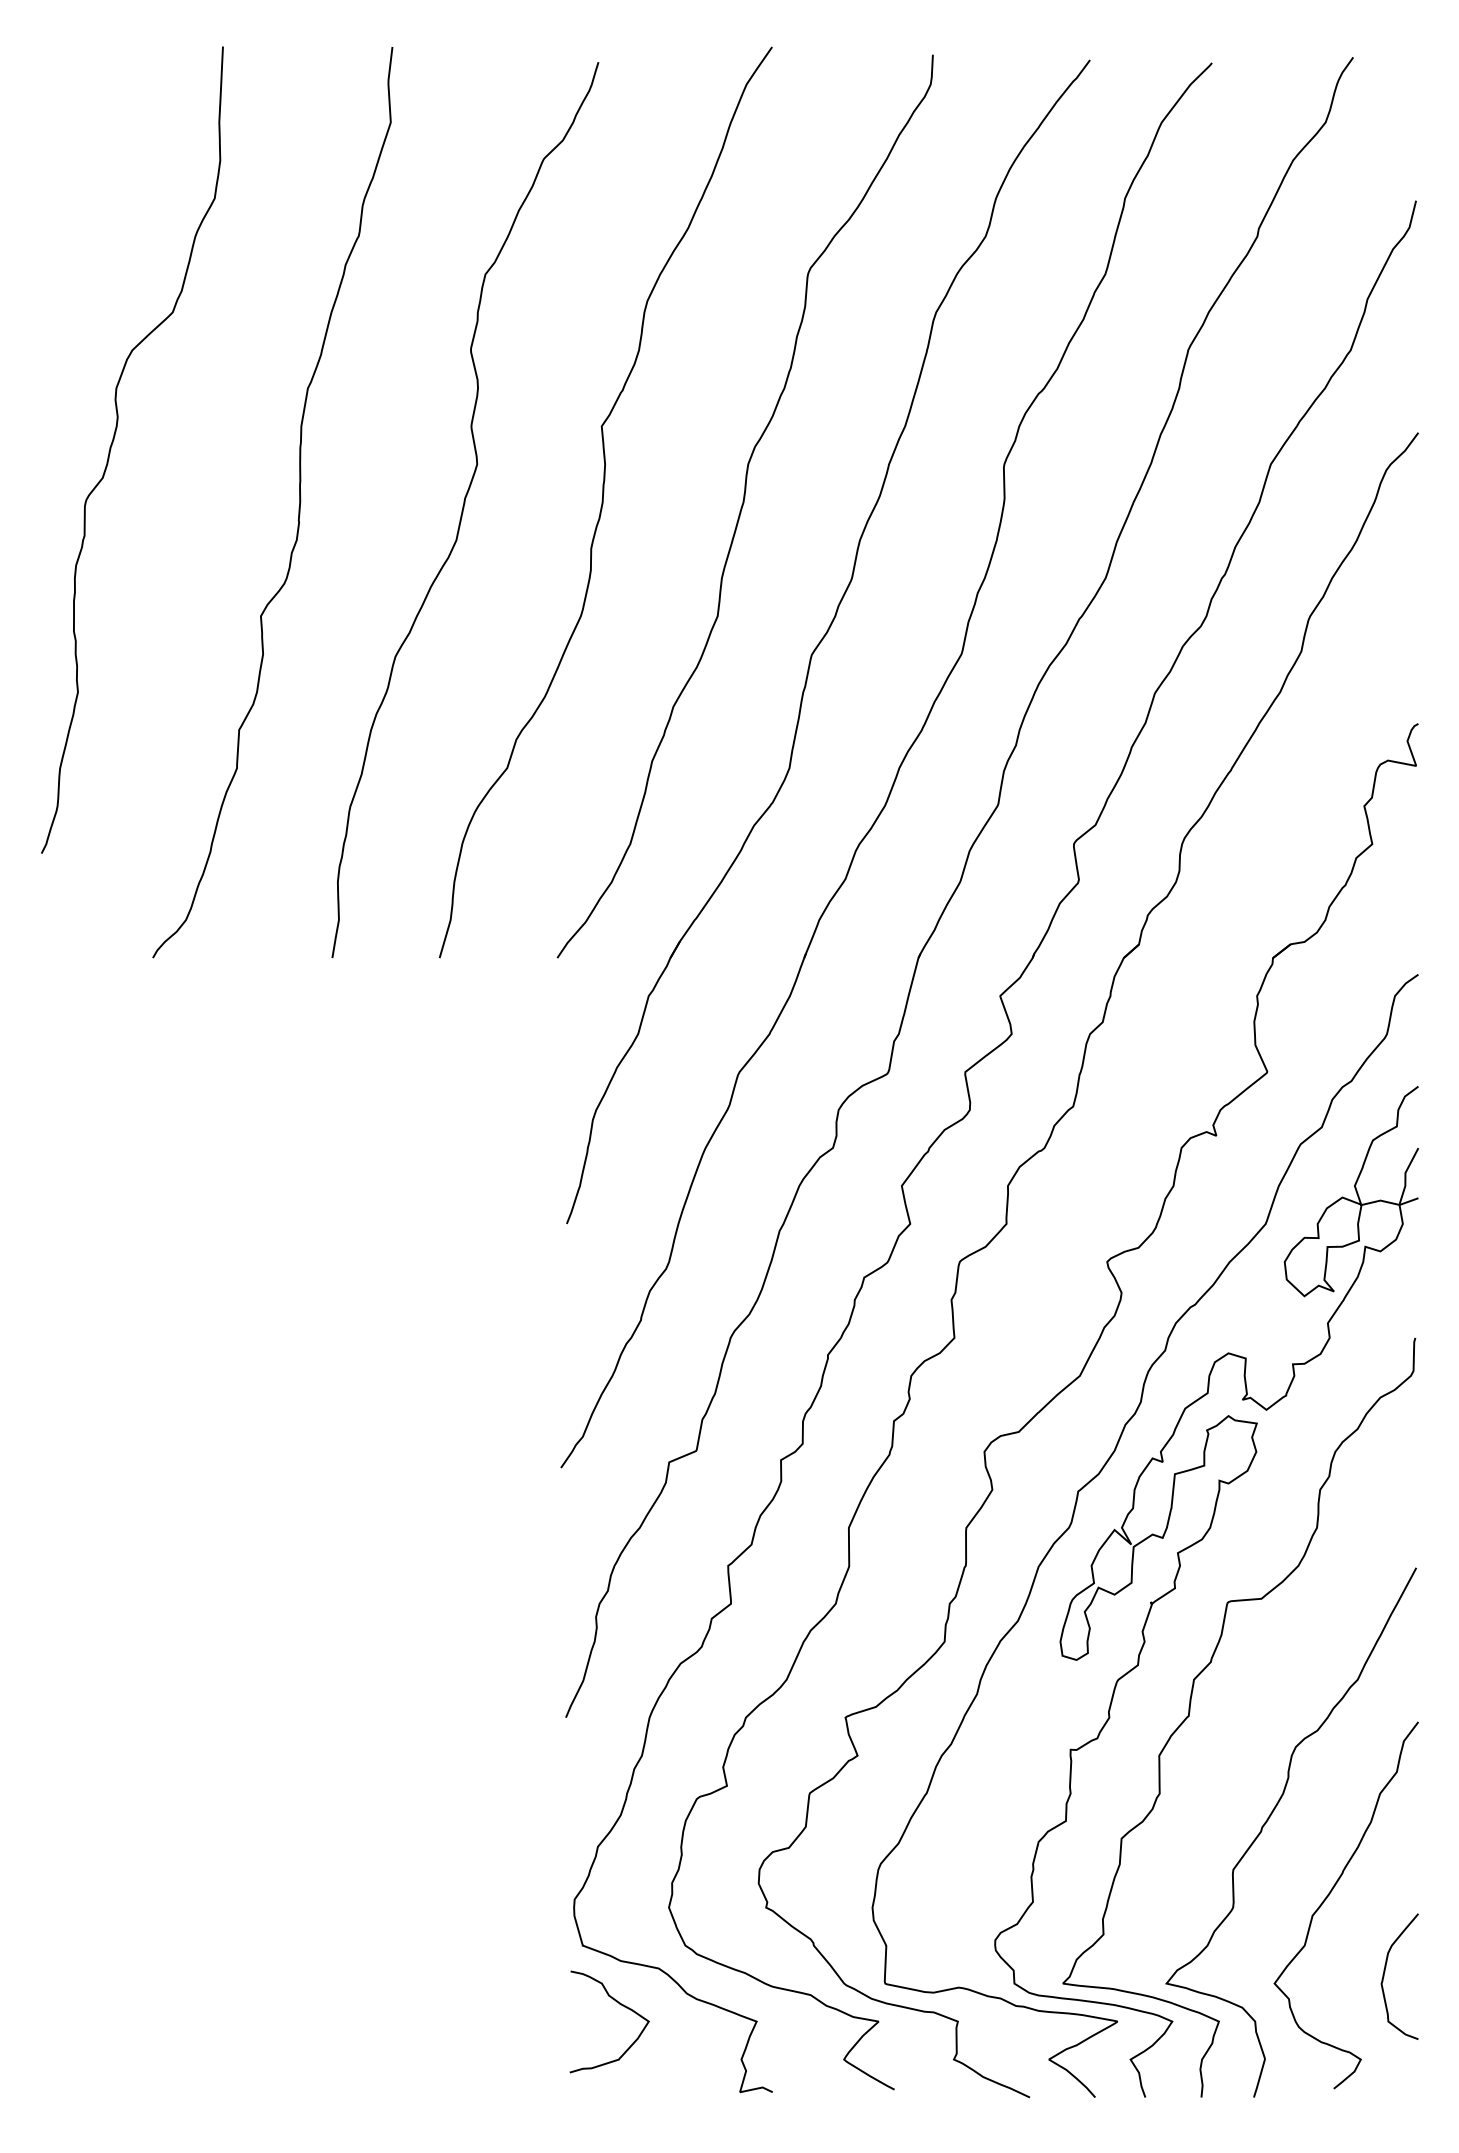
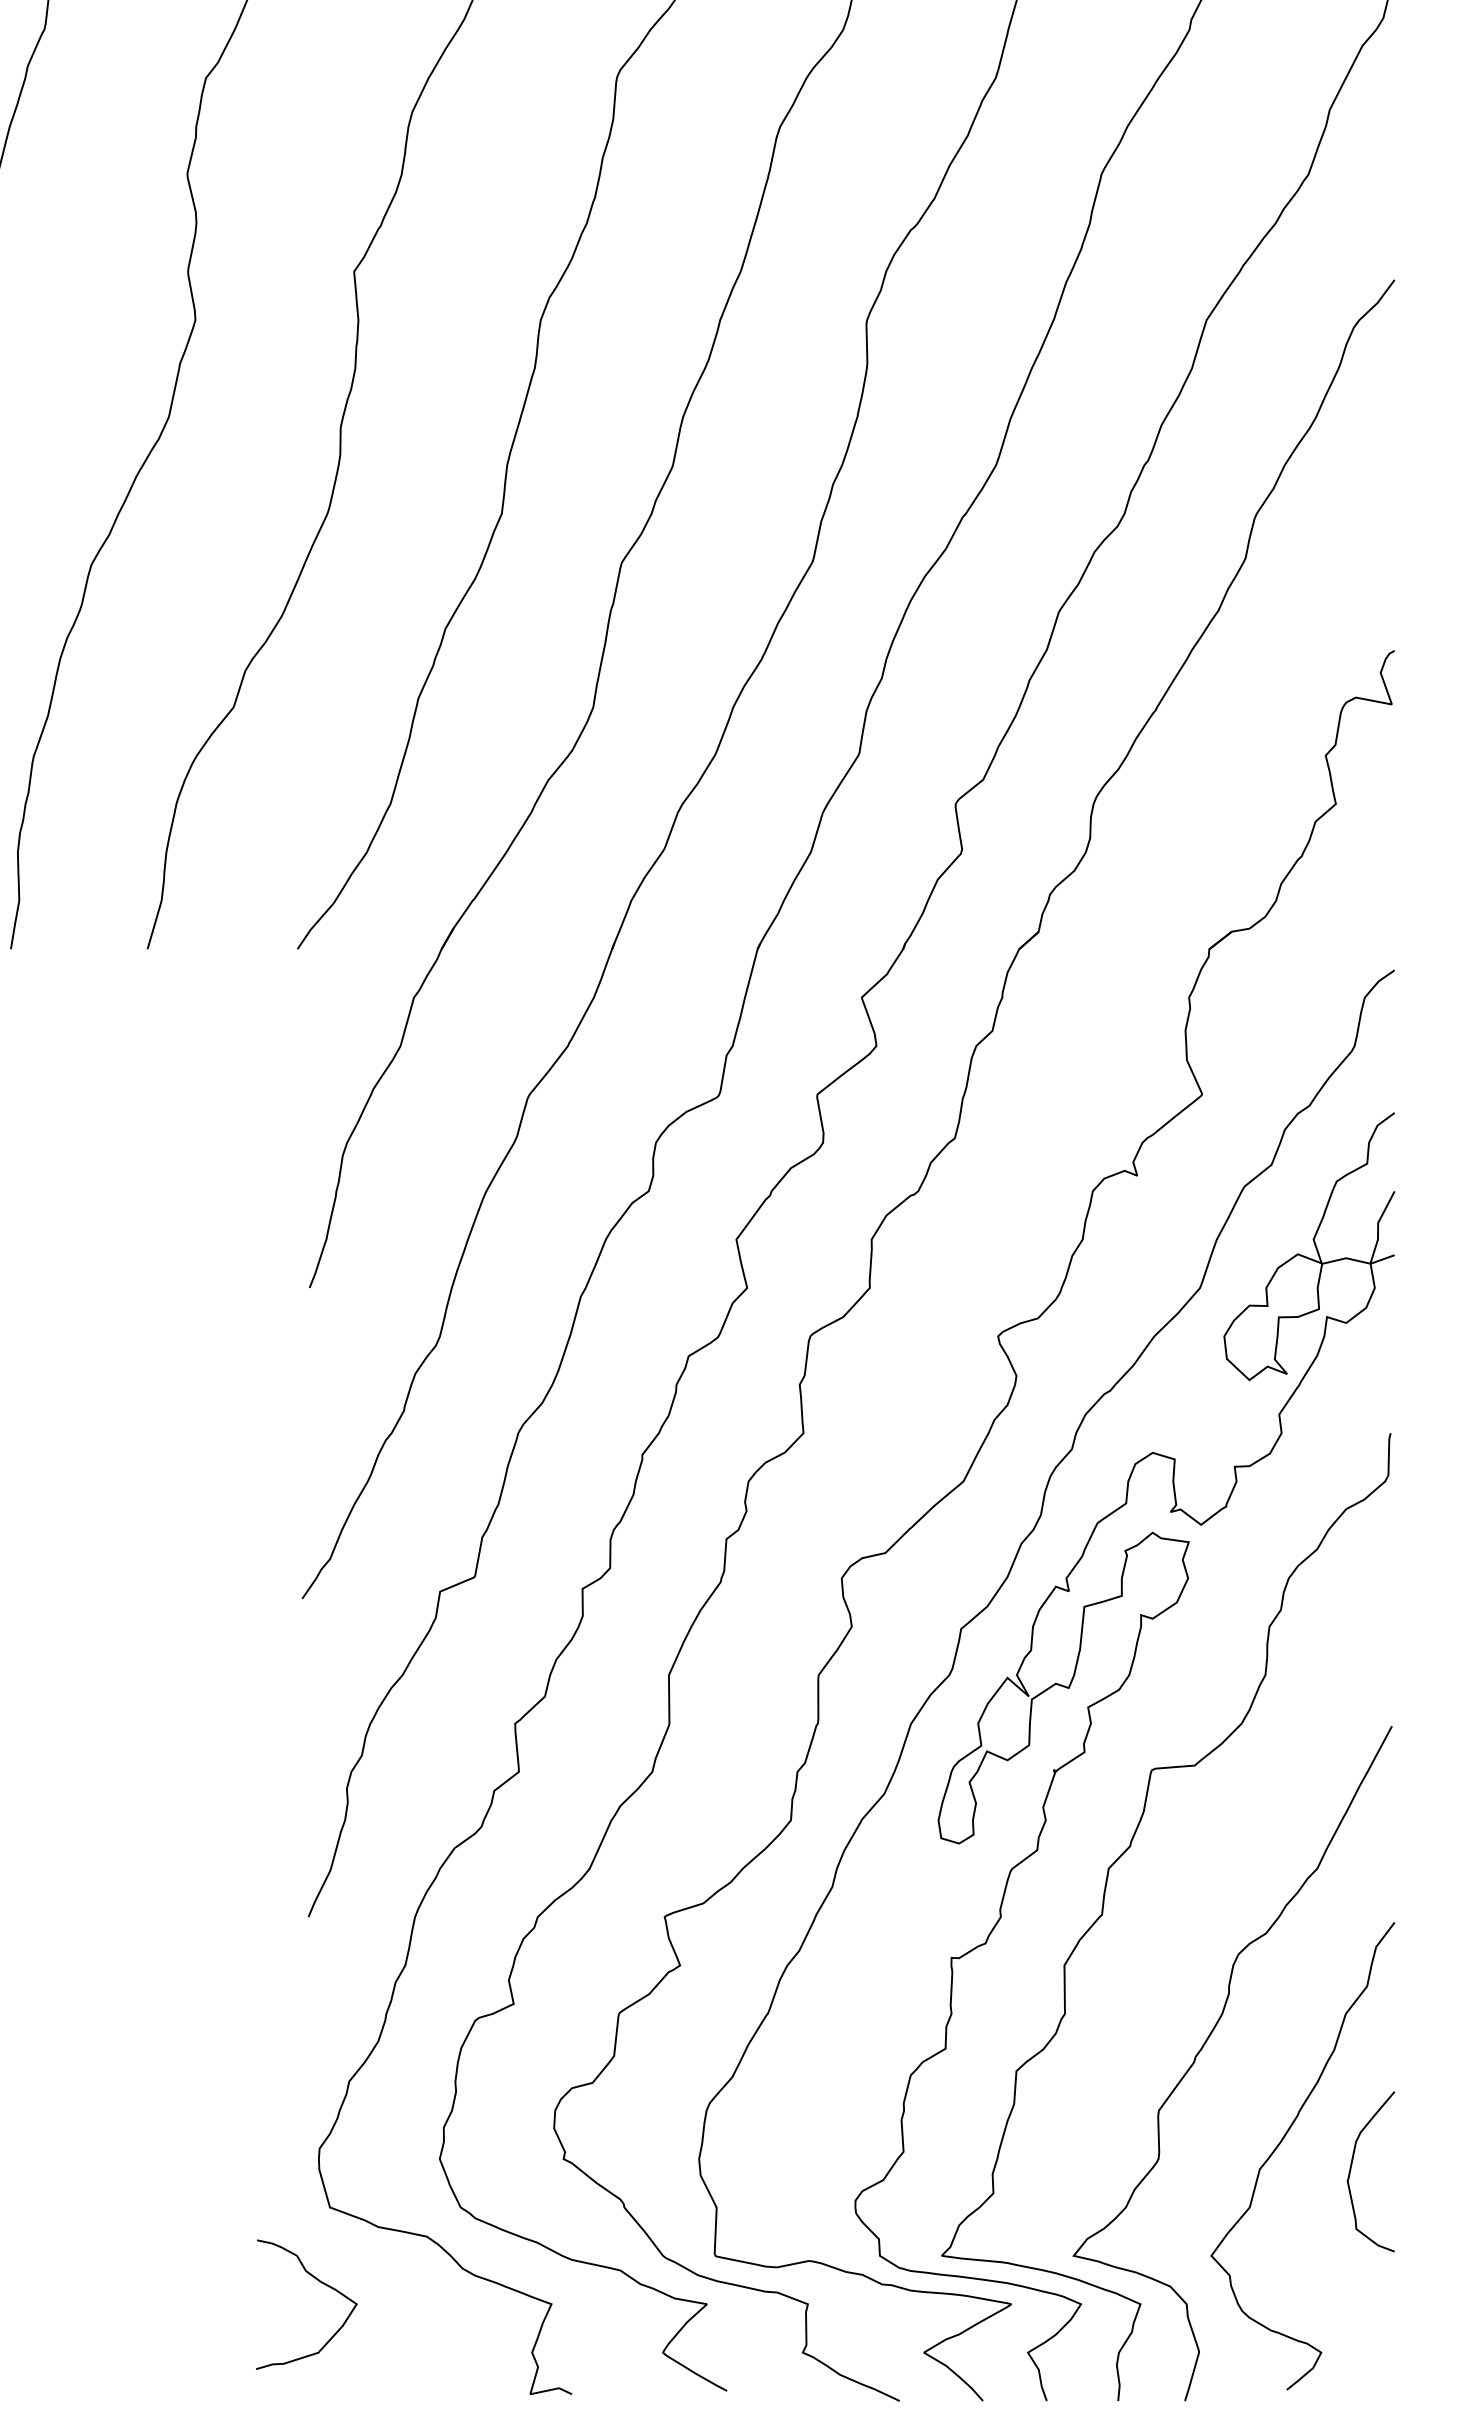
curve: (1385, 1972) -> (1352, 2166), moved
curve: (619, 2004) -> (319, 2282), moved

